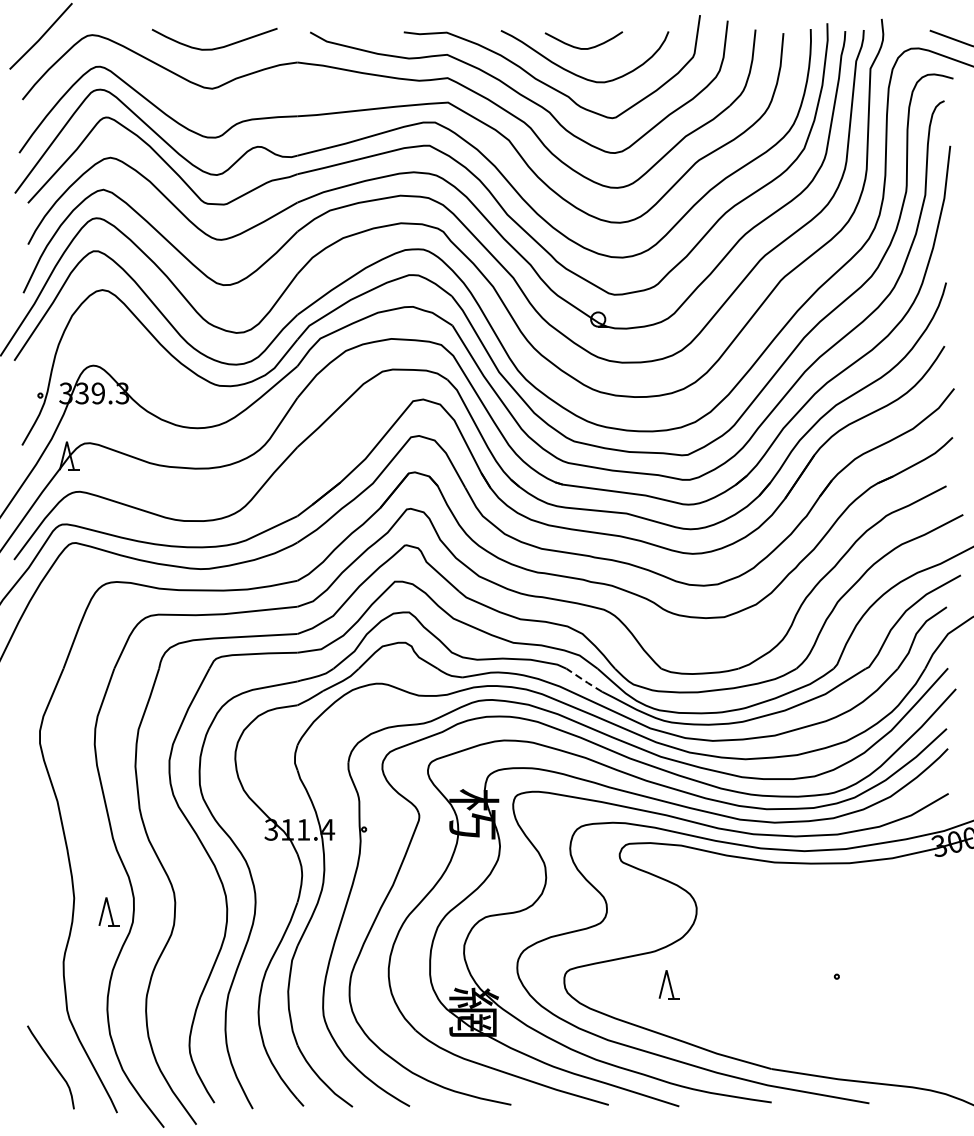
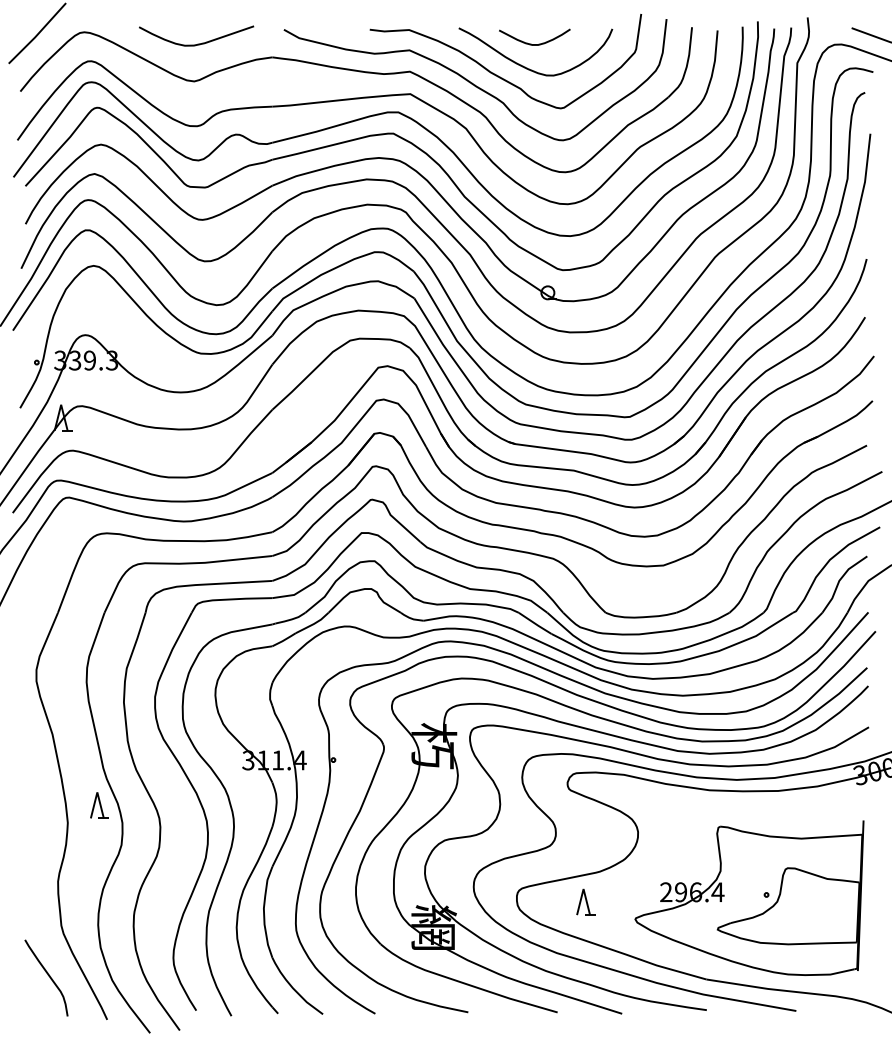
line: (584, 680) -> (535, 623), dashed -> solid
part: (108, 911) -> (99, 805), moved
part: (818, 979) -> (749, 897), added
part: (668, 983) -> (585, 901), moved

